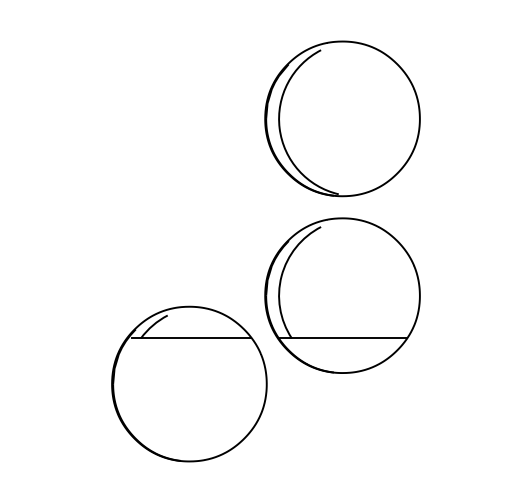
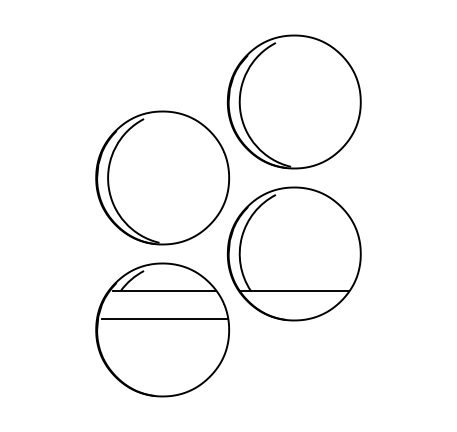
part: (189, 206) -> (162, 177), added
line: (191, 371) -> (164, 319), added

